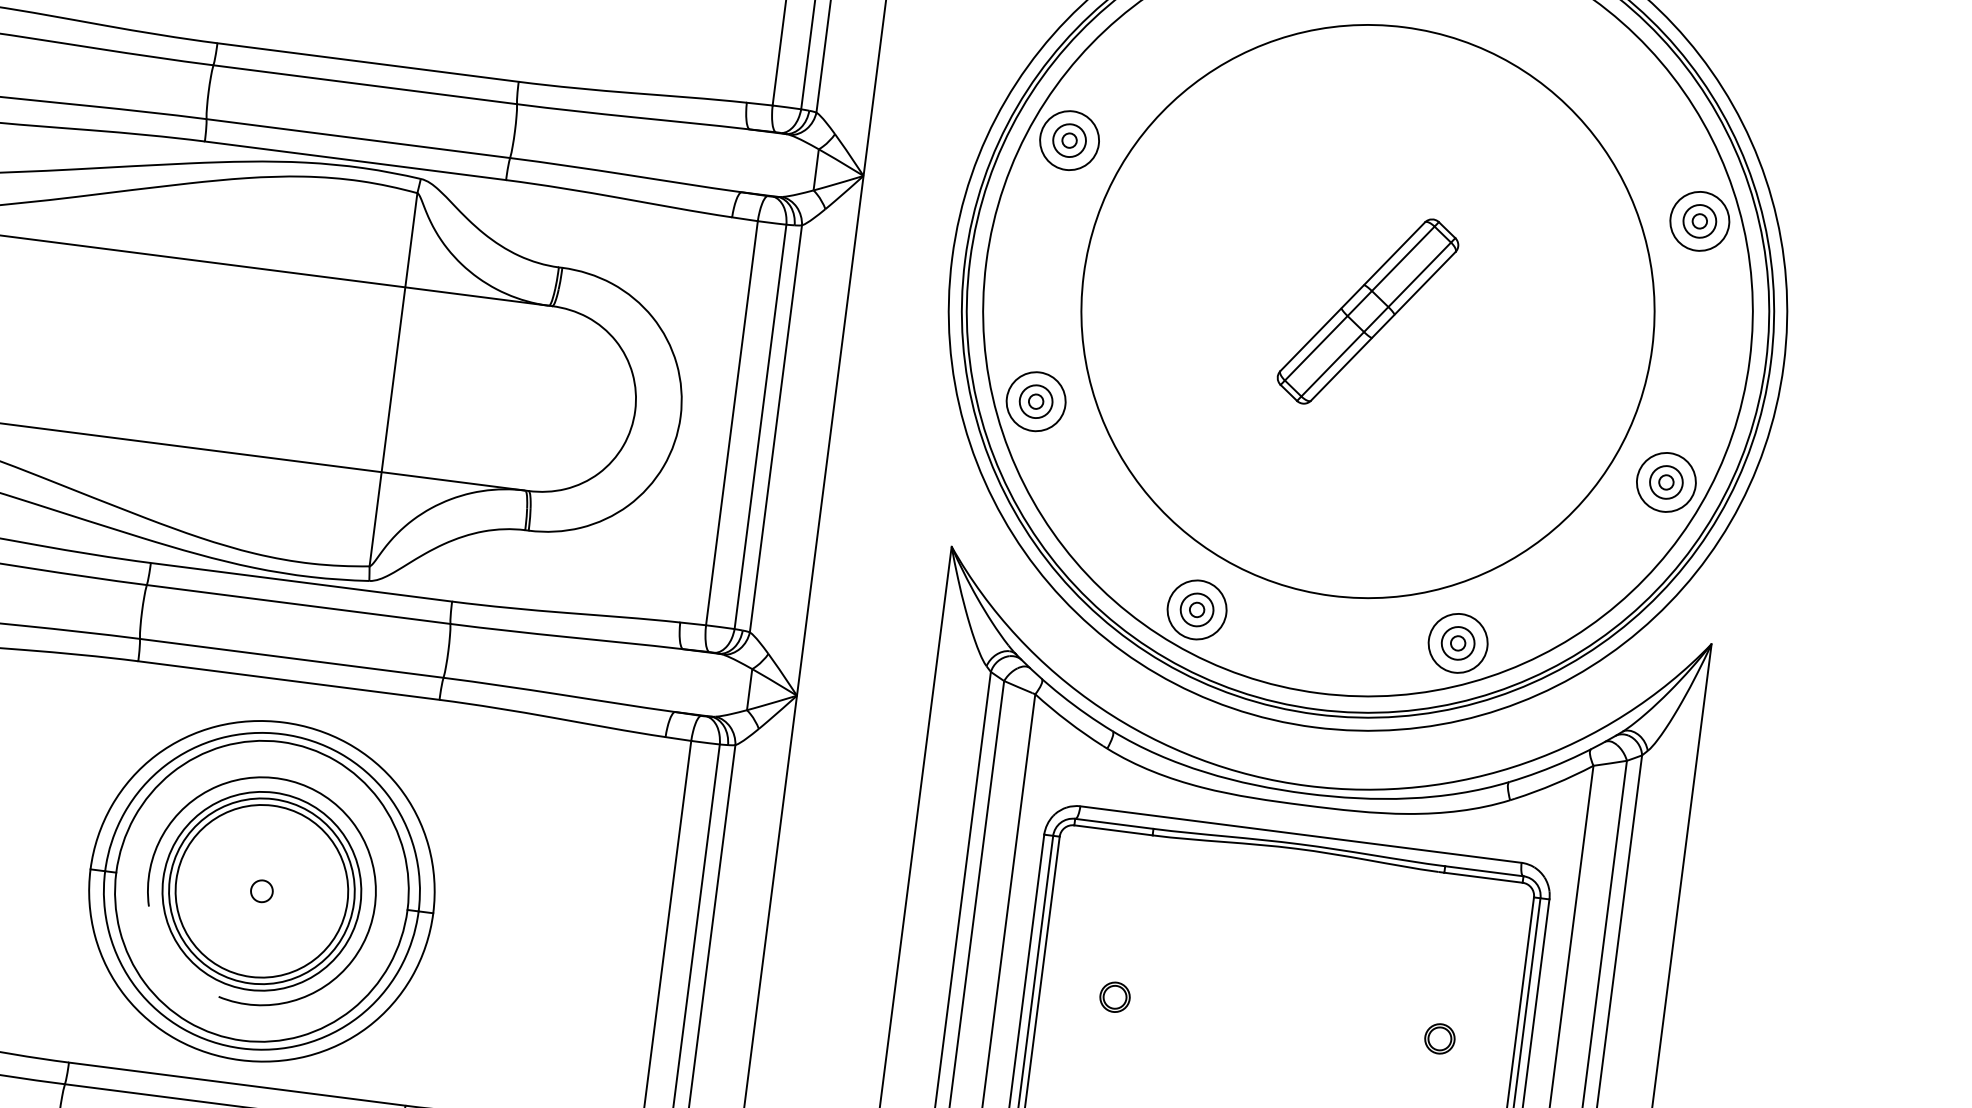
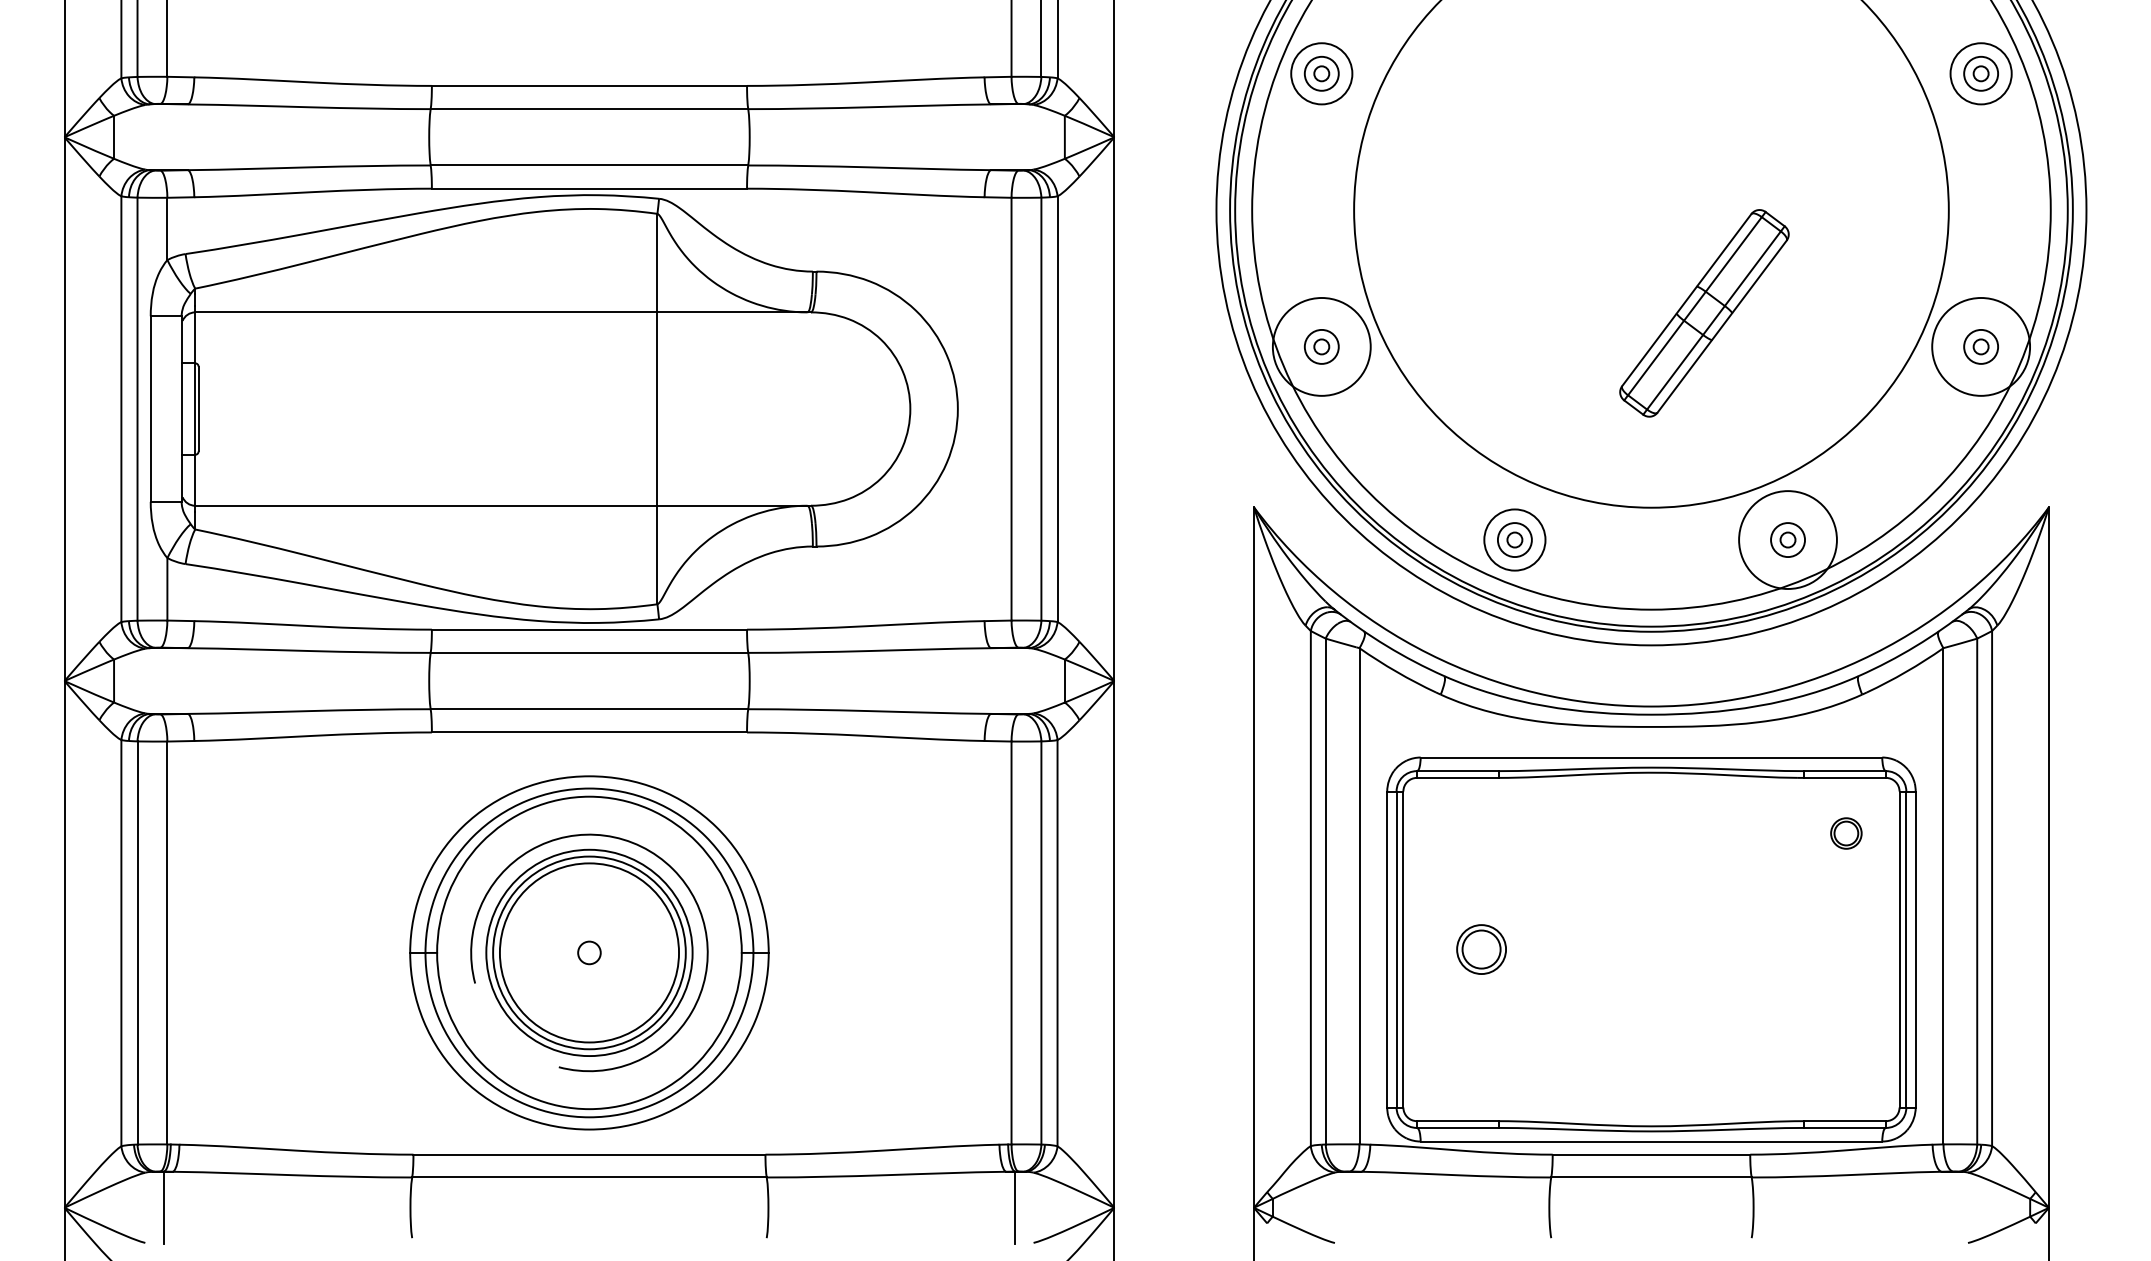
part: (1368, 311) -> (1704, 313), moved
circle: (1035, 401) -> (1321, 346), size x1.6
circle: (1665, 481) -> (1980, 346), size x1.6
circle: (1457, 642) -> (1787, 539), size x1.6
part: (1115, 997) -> (1481, 949), size x1.6
part: (1440, 1038) -> (1846, 833), moved

